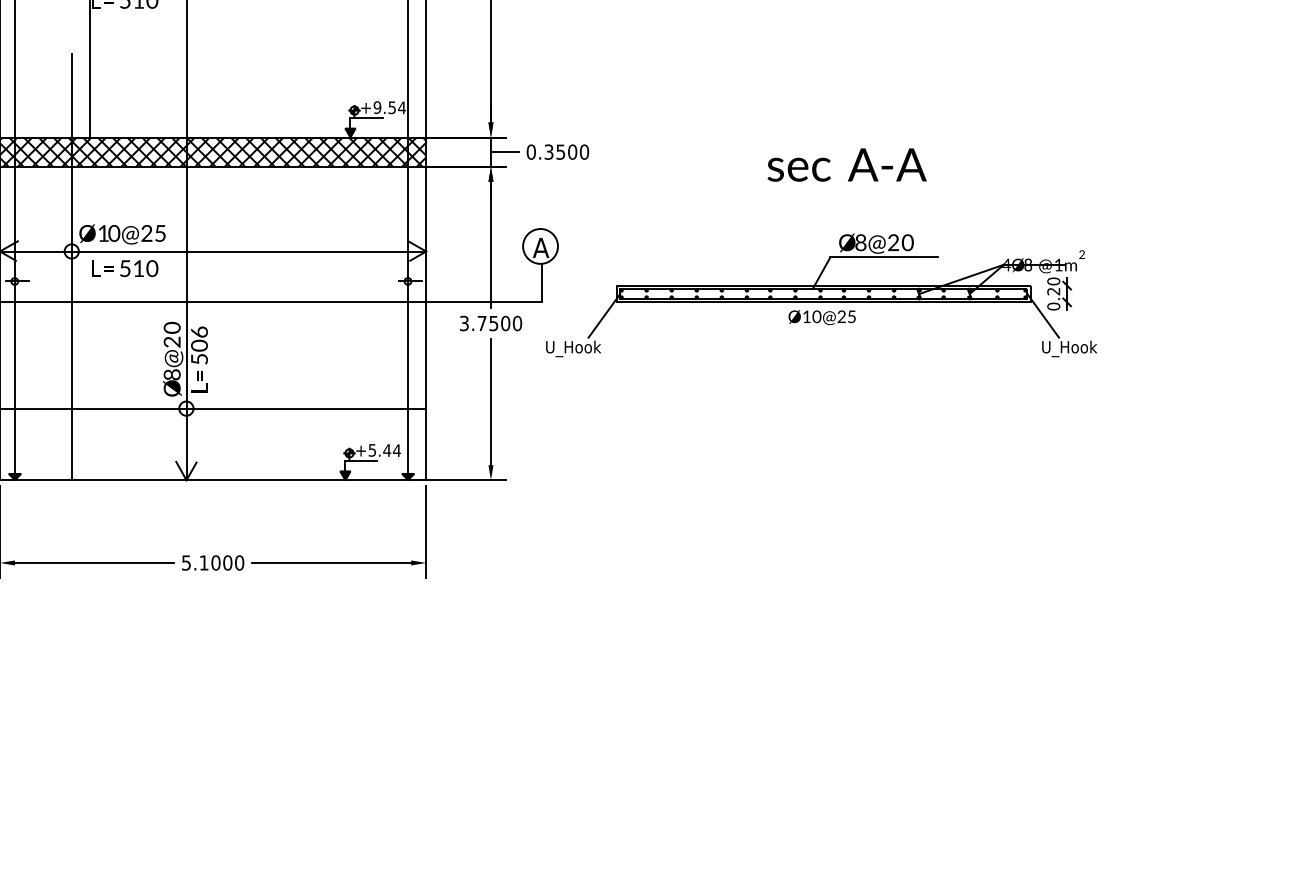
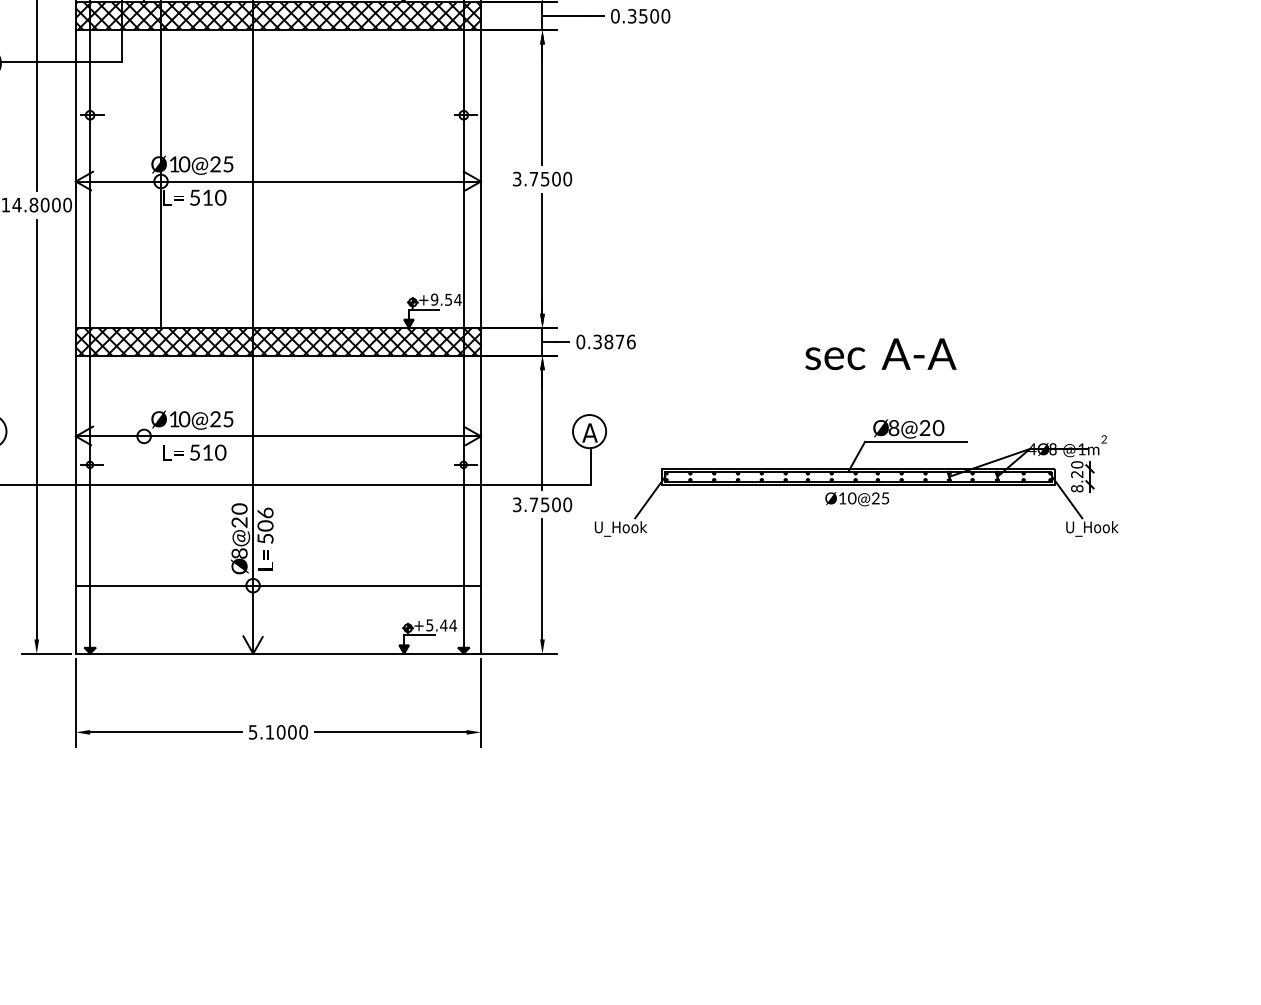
text: (572, 151) -> (619, 341), 0.3500 -> 0.3876
line: (72, 266) -> (144, 450), removed
text: (1054, 306) -> (1077, 488), 0.20 -> 8.20

